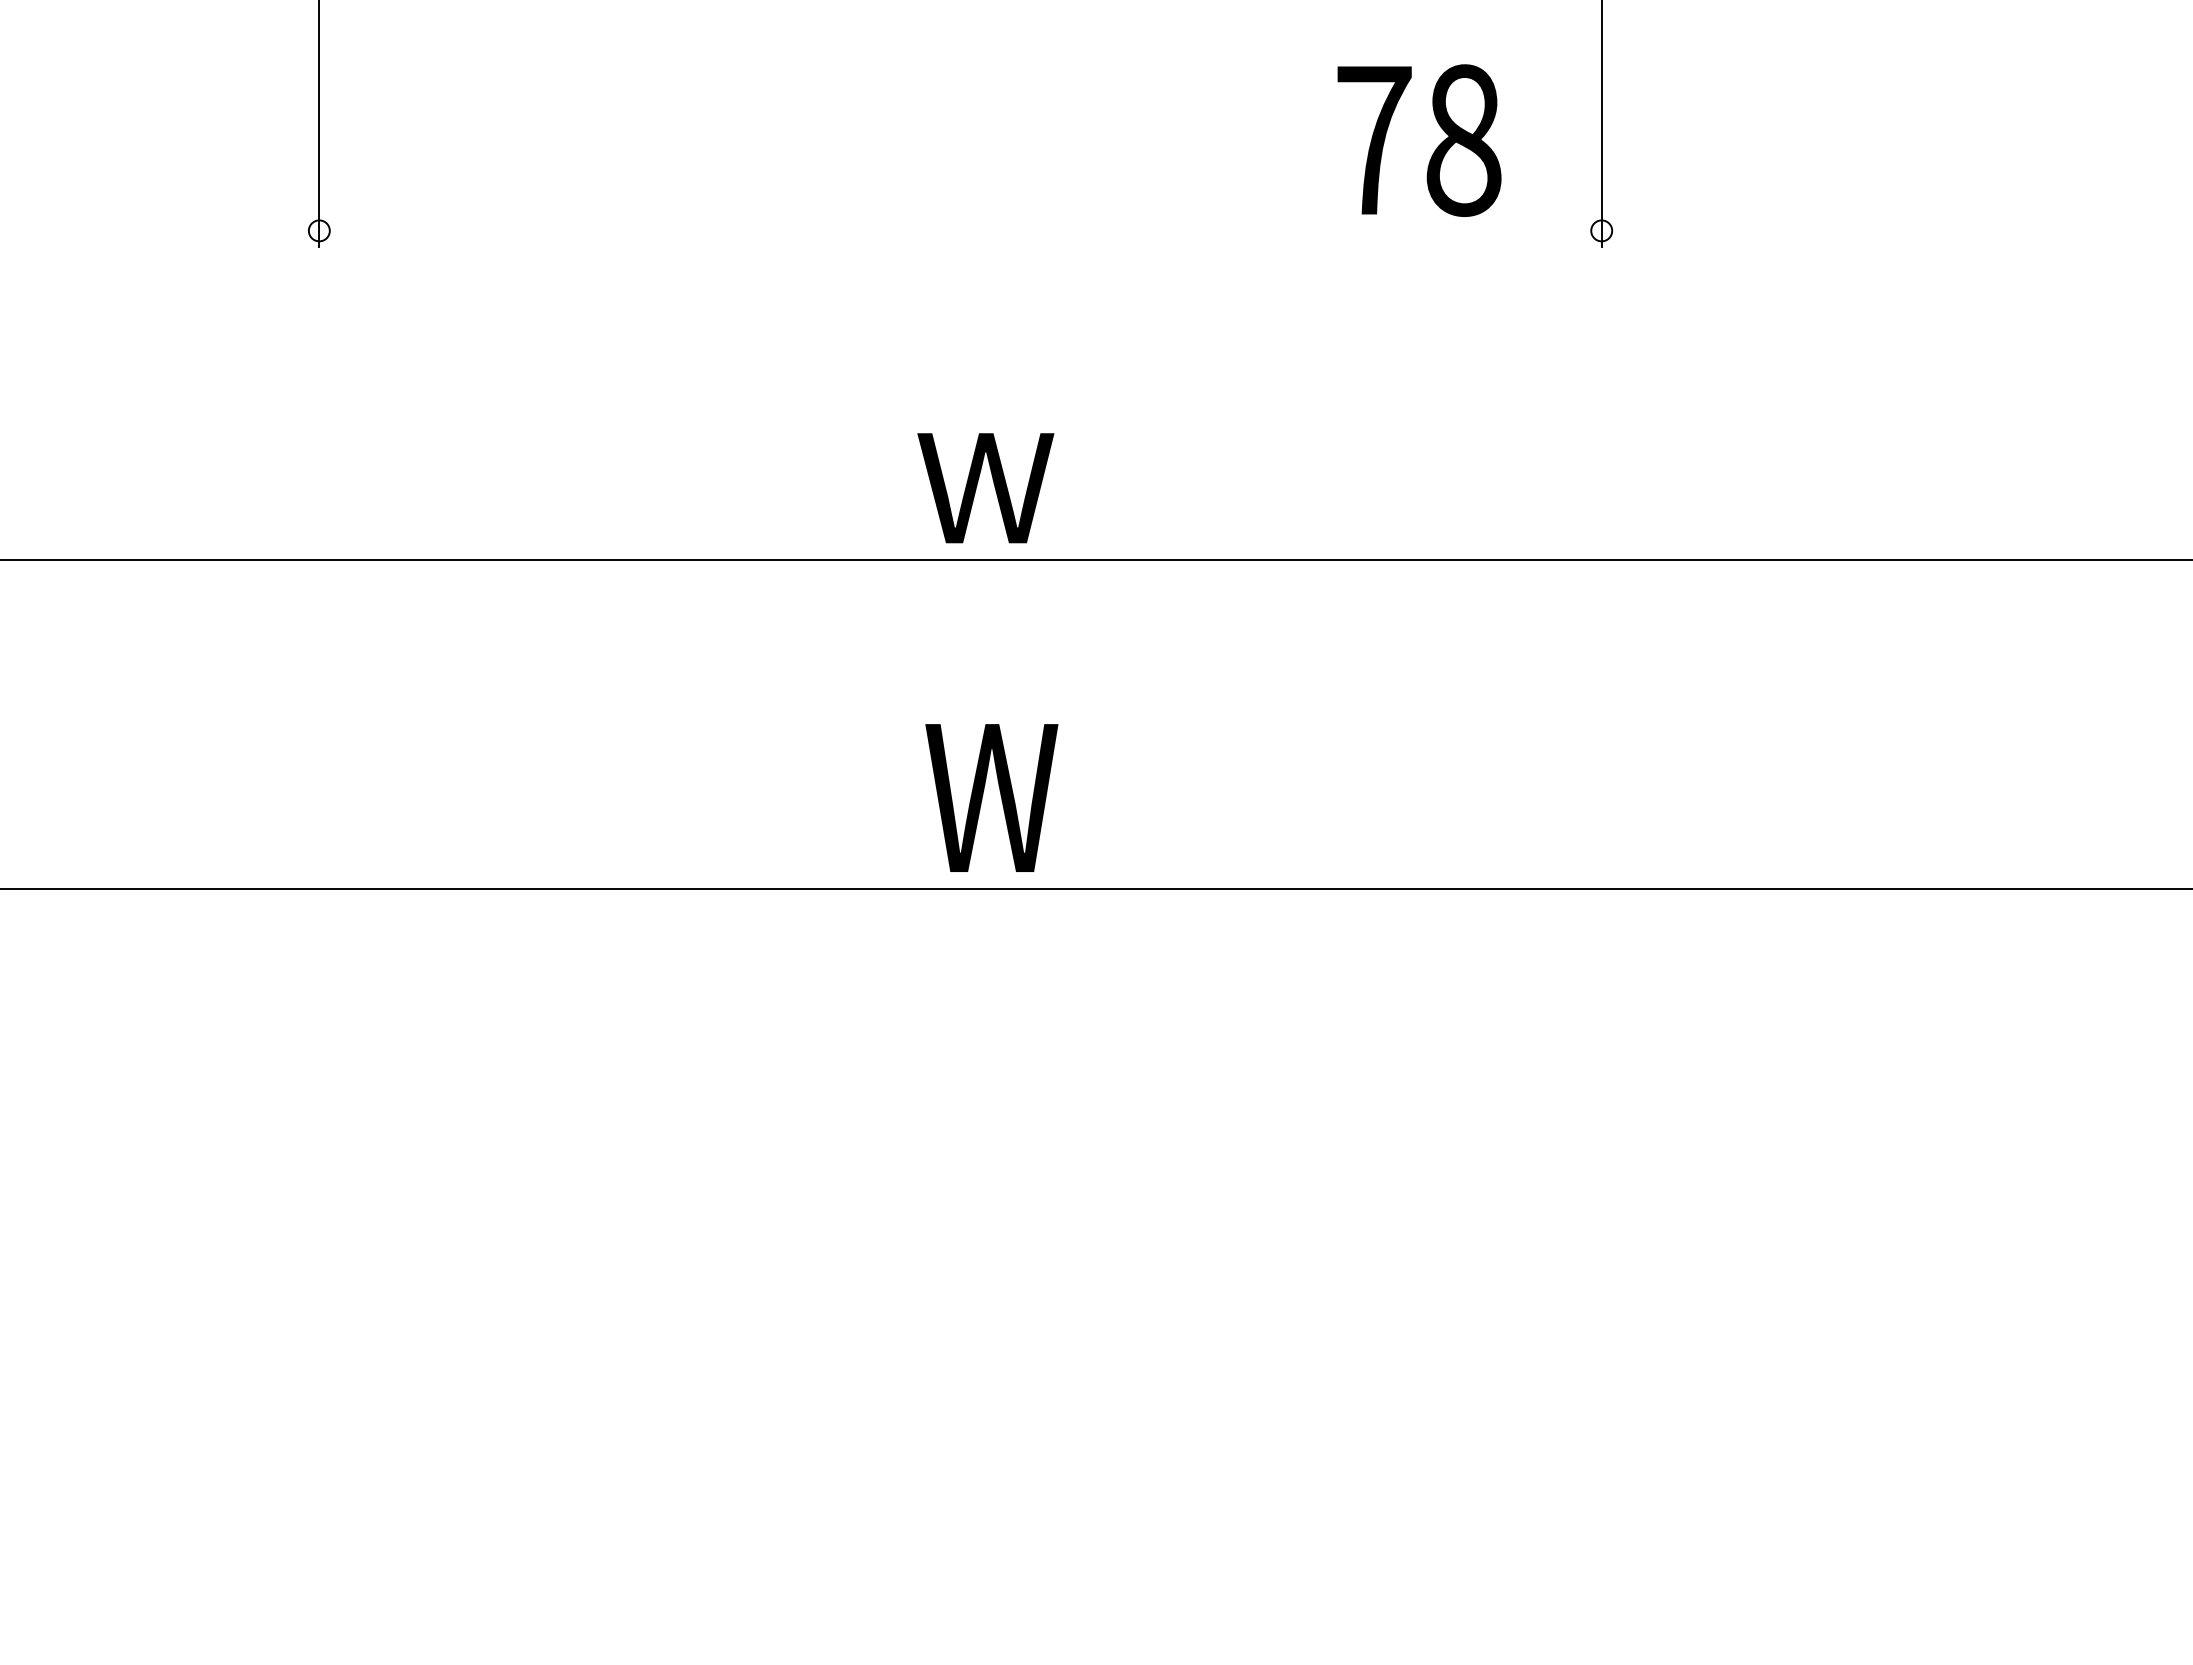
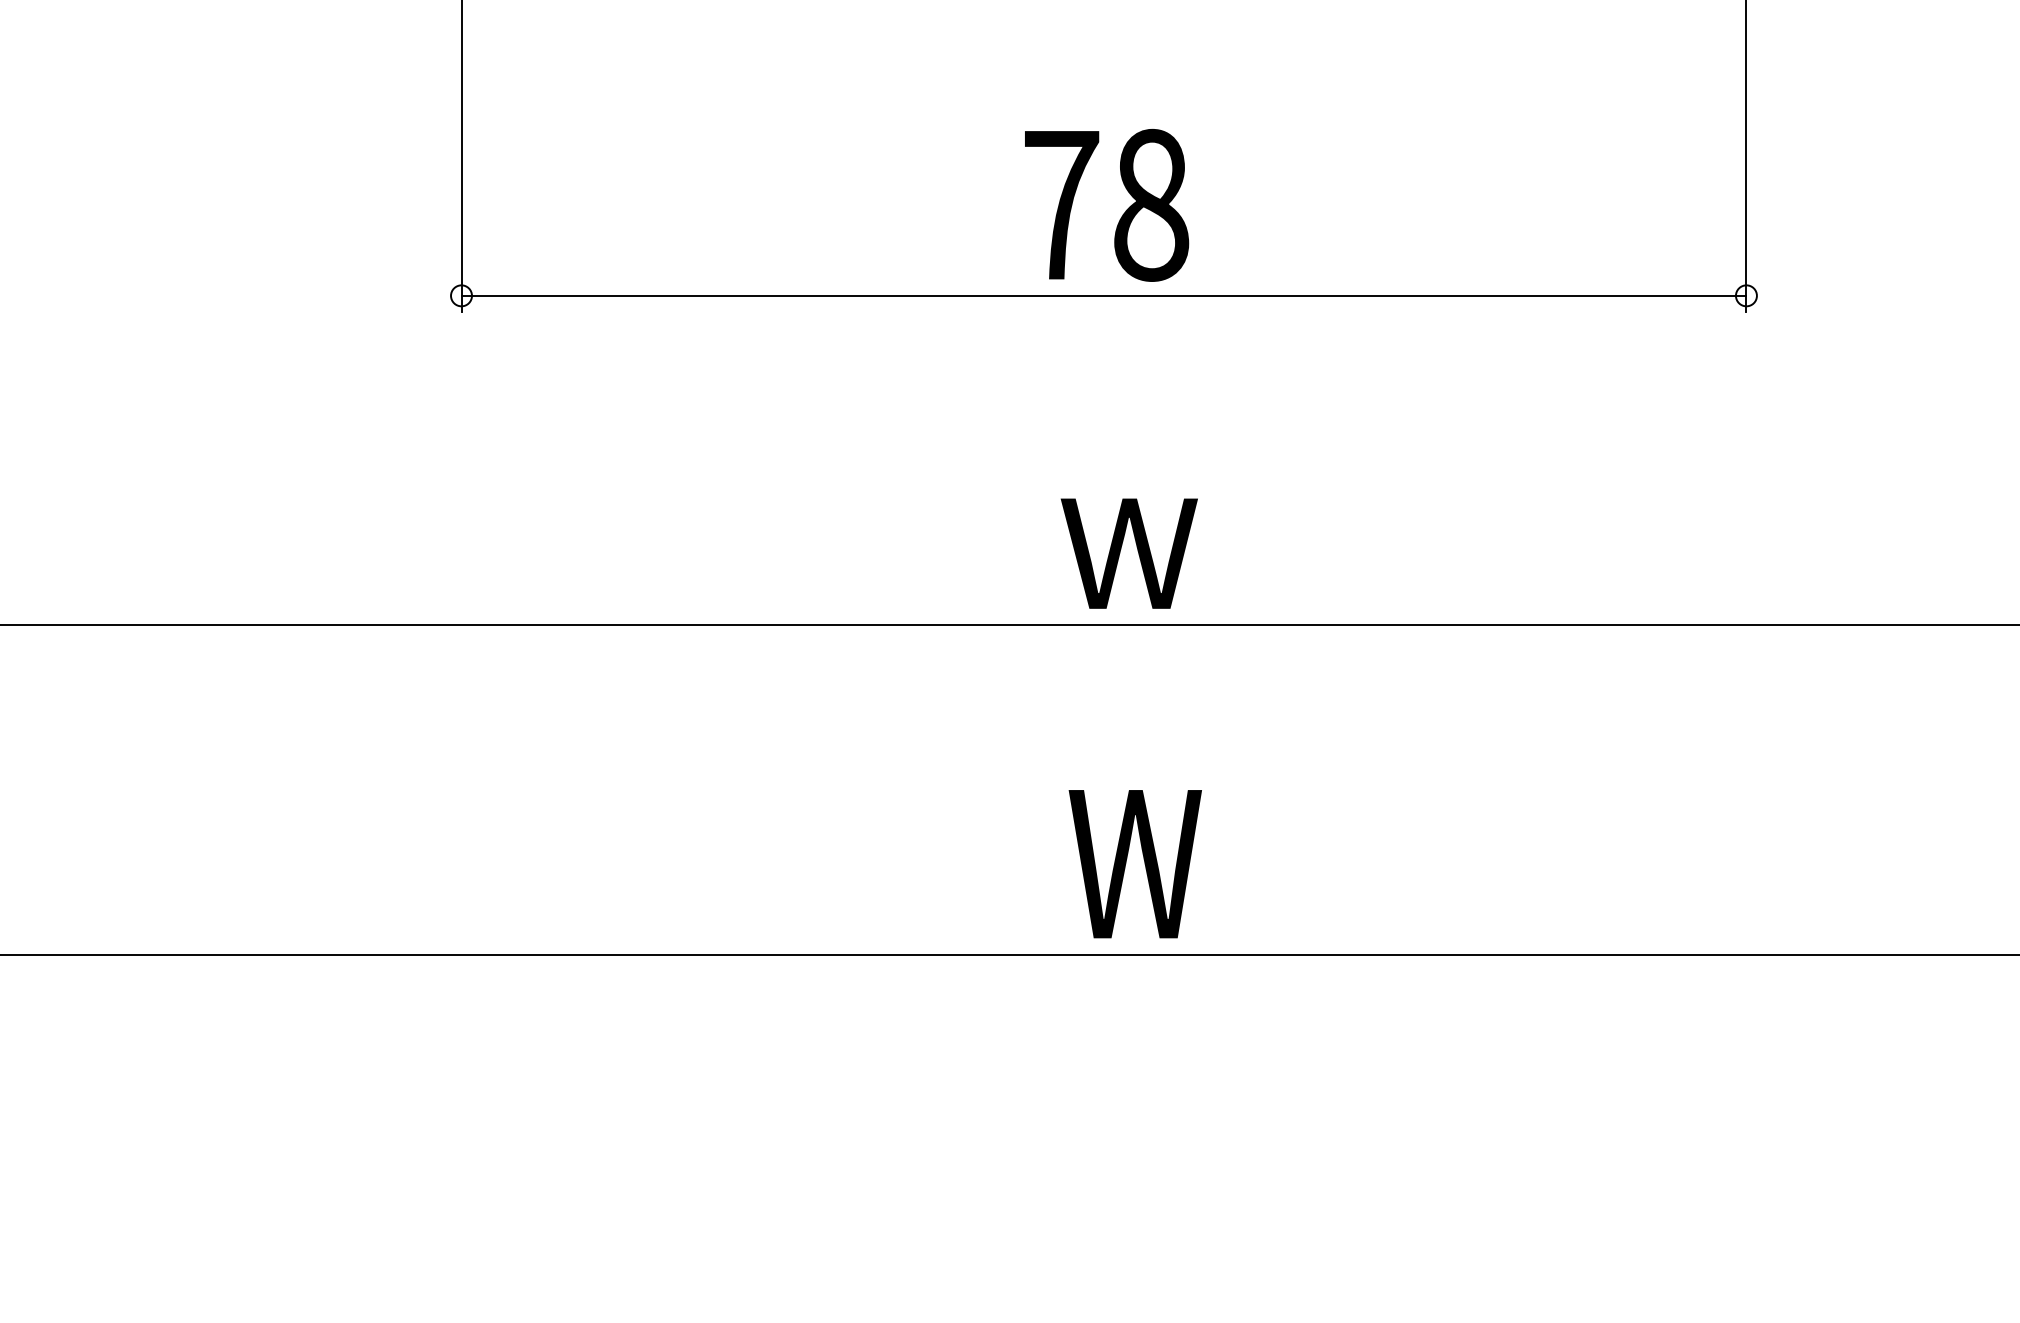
text: (1419, 140) -> (1106, 205), moved
line: (960, 230) -> (1103, 295), added

